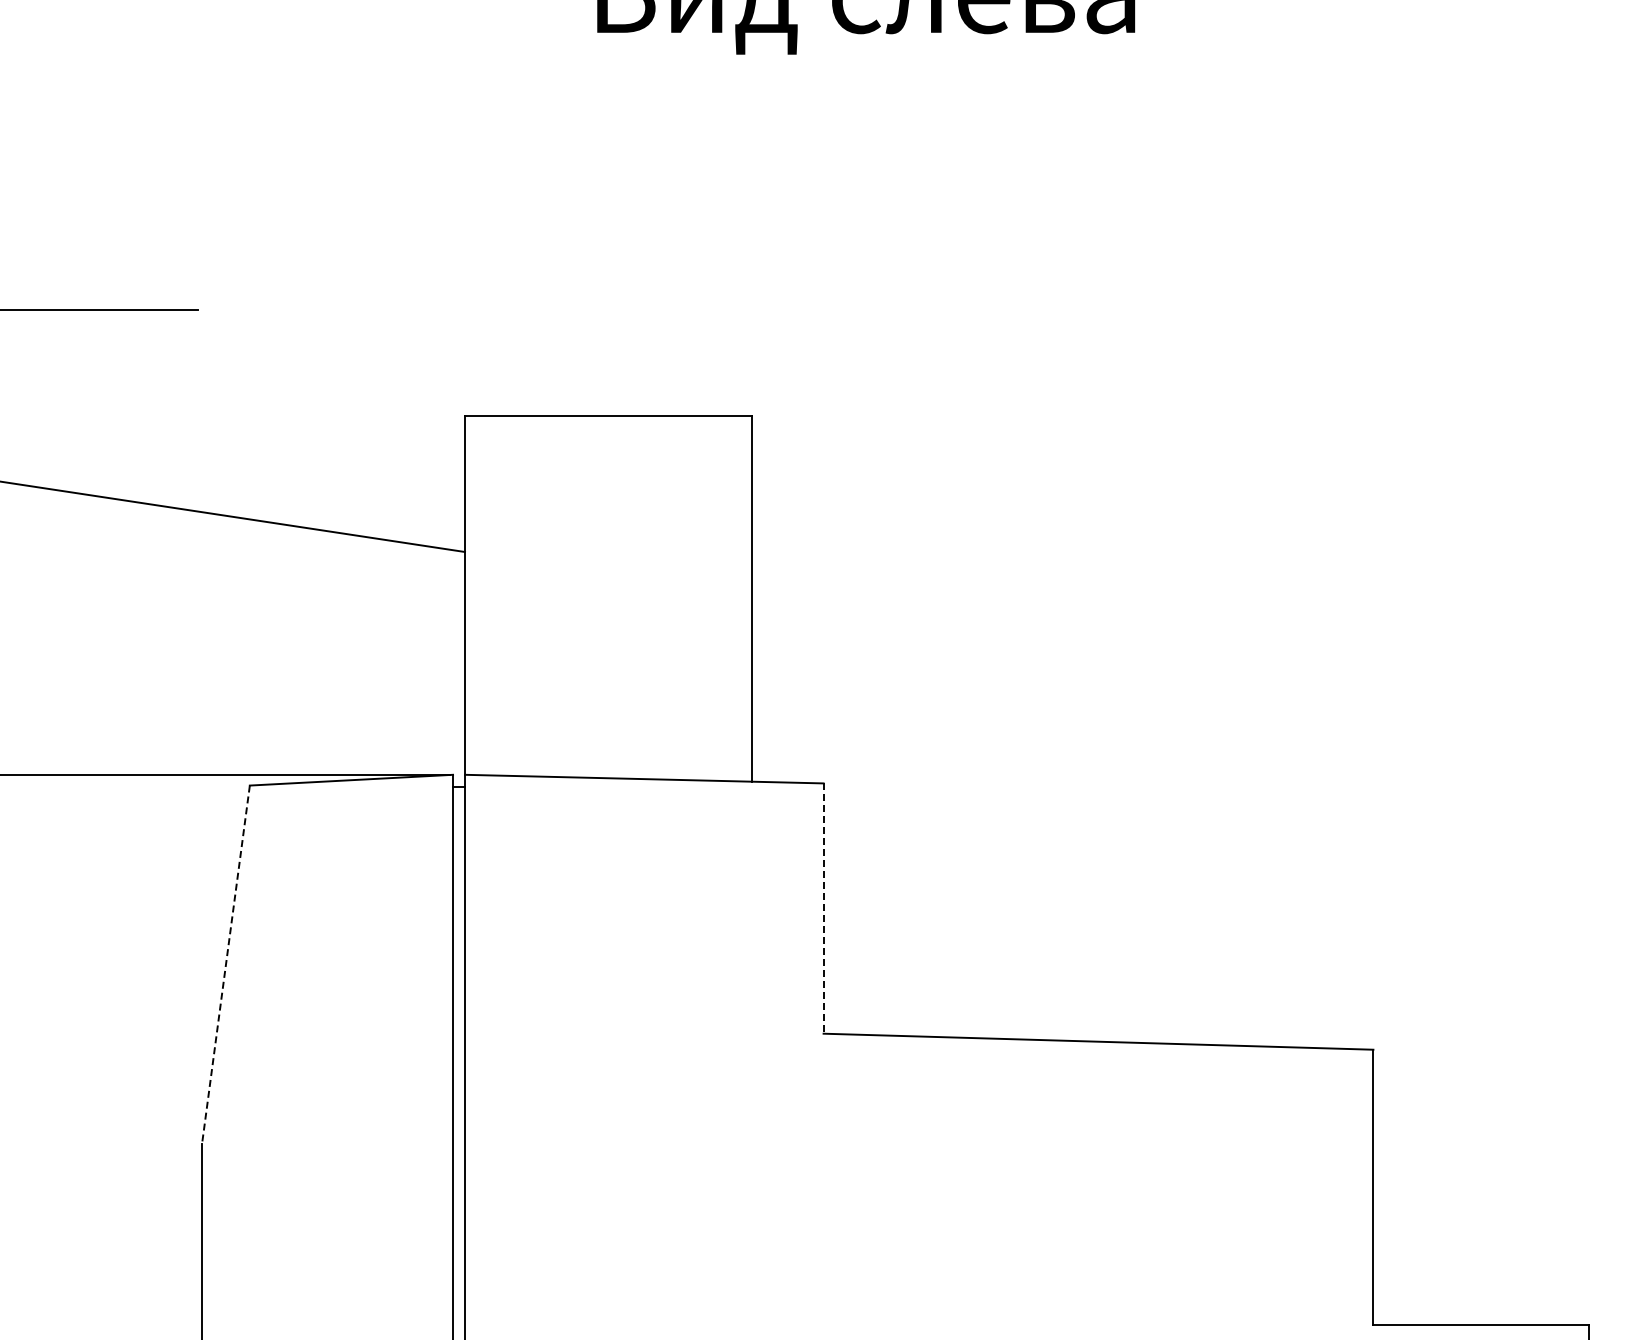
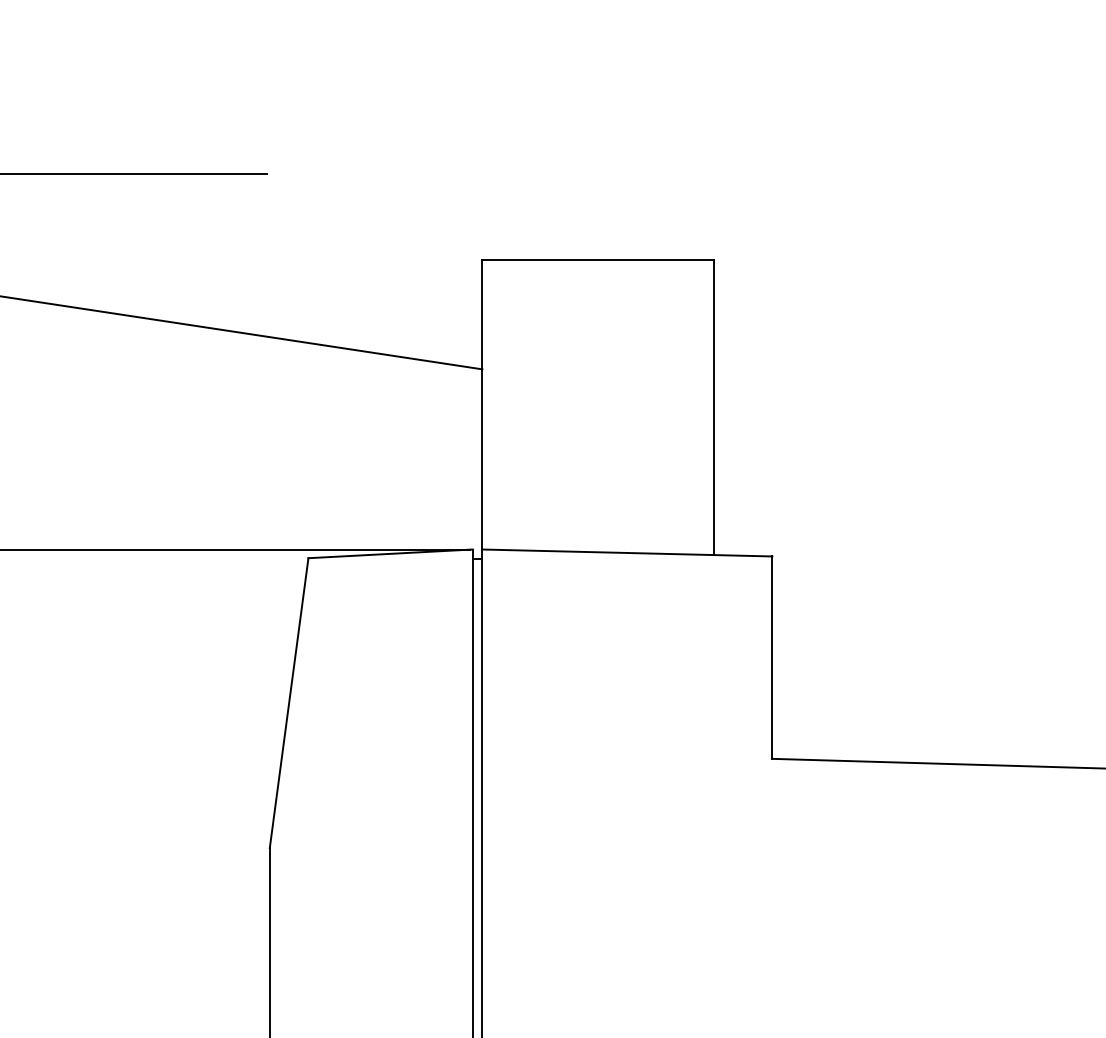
line: (823, 909) -> (772, 658), dashed -> solid
line: (225, 964) -> (288, 702), dashed -> solid

